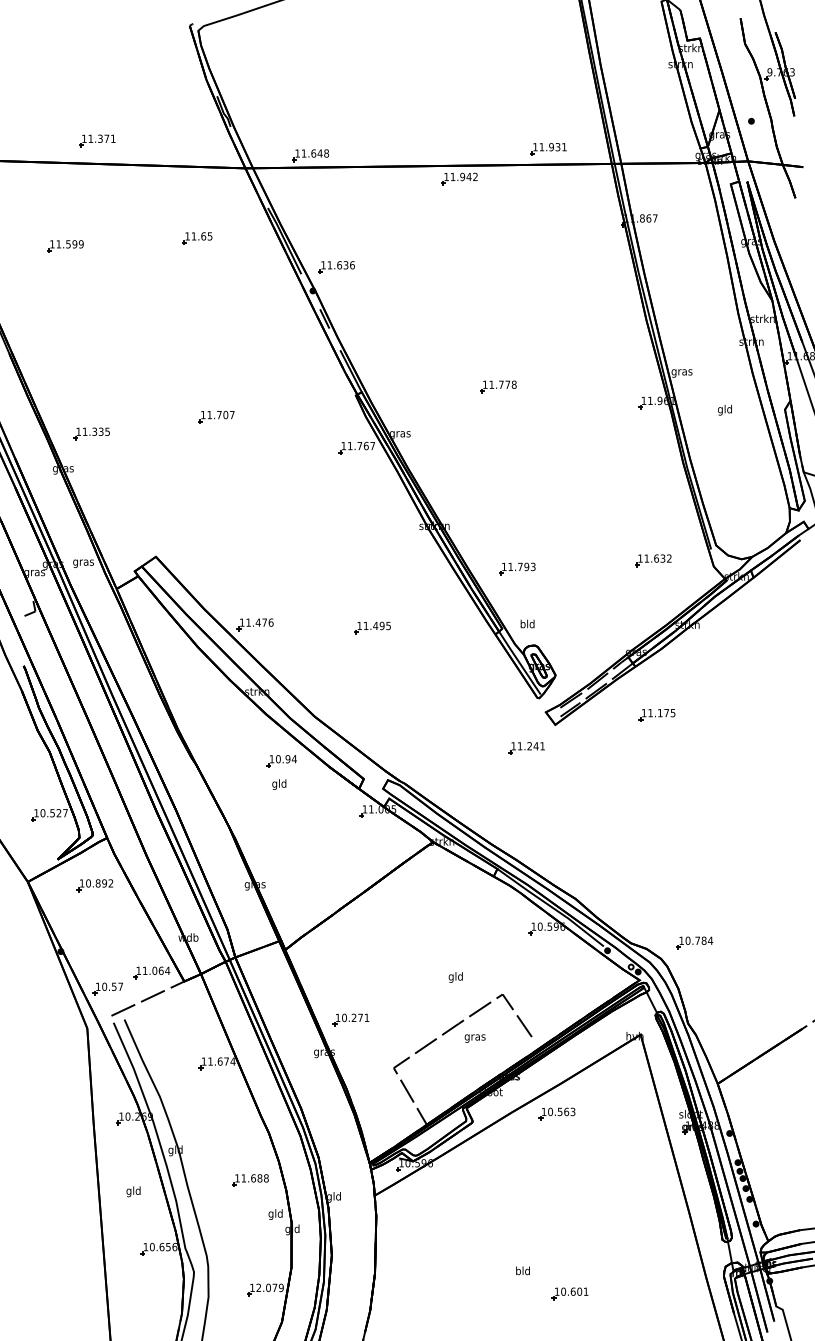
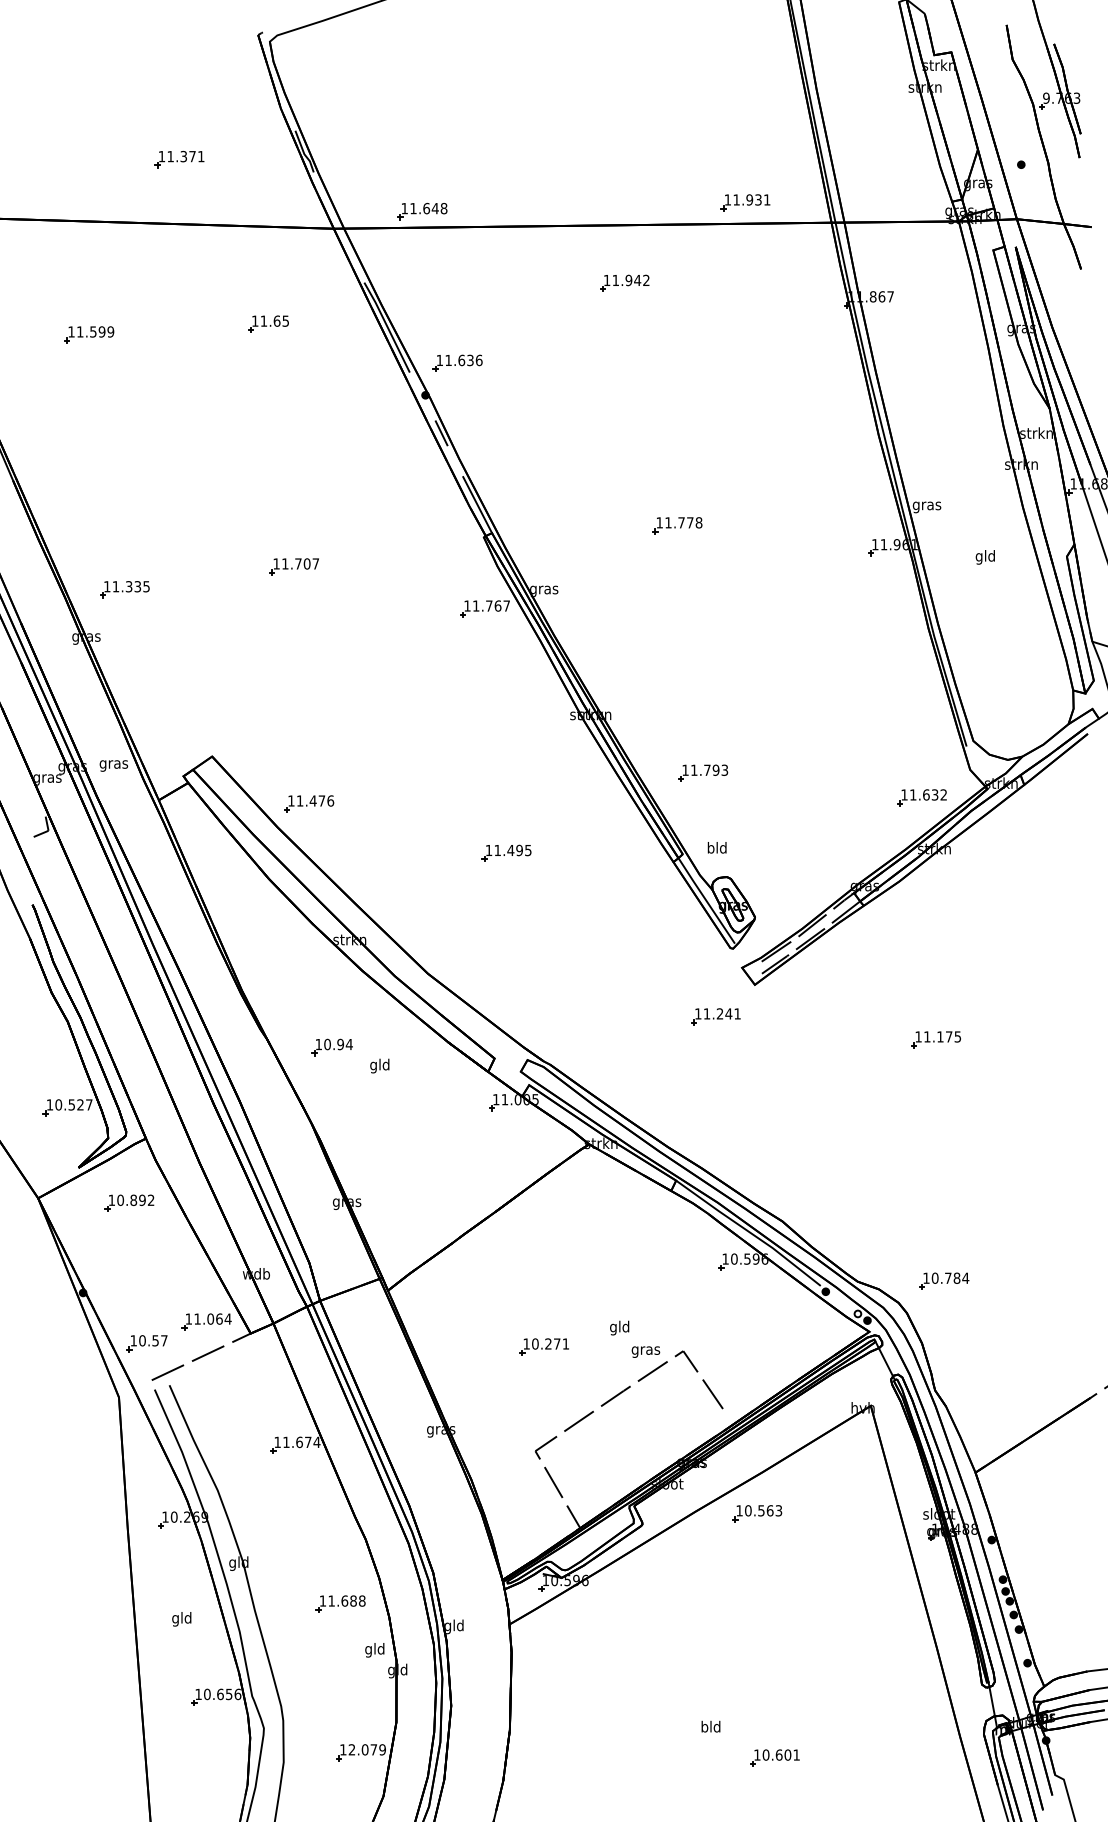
part: (97, 140) -> (179, 159), moved
part: (459, 178) -> (624, 282), moved
part: (652, 560) -> (921, 797), moved
part: (255, 624) -> (309, 803), moved
part: (656, 715) -> (935, 1039), moved
part: (281, 761) -> (331, 1047), moved
part: (350, 1019) -> (543, 1346), moved
text: (474, 1038) -> (645, 1351), moved

